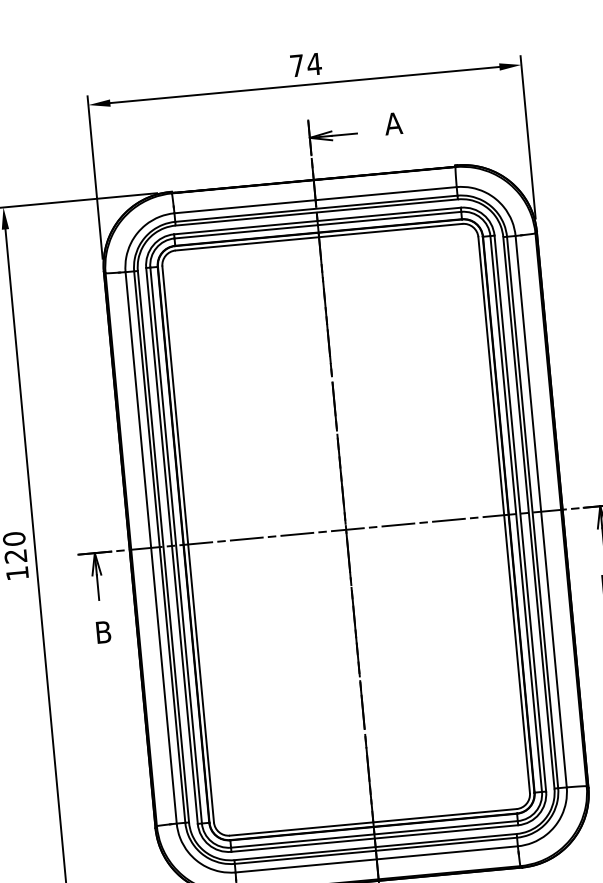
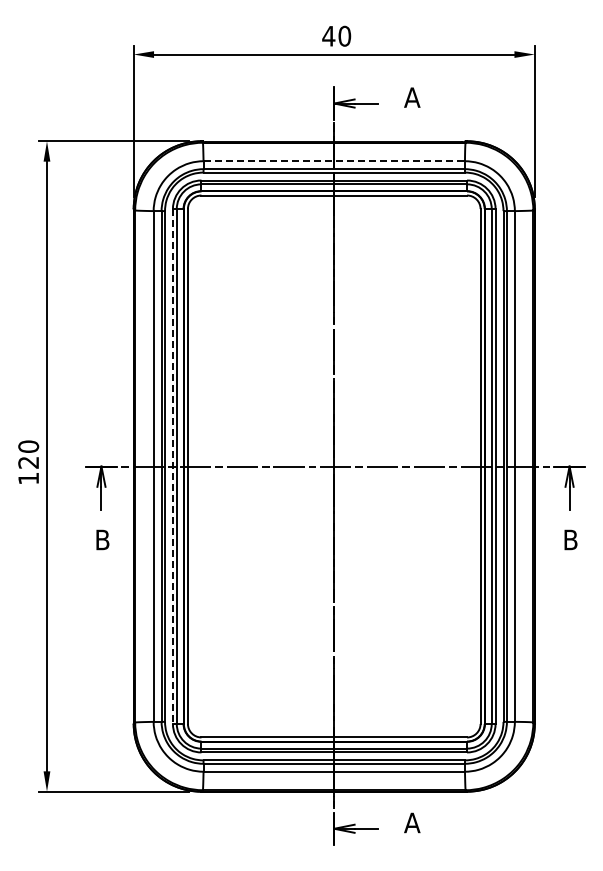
text: (305, 64) -> (336, 35), 74 -> 40
line: (315, 200) -> (334, 161), solid -> dashed
line: (171, 545) -> (172, 466), solid -> dashed

